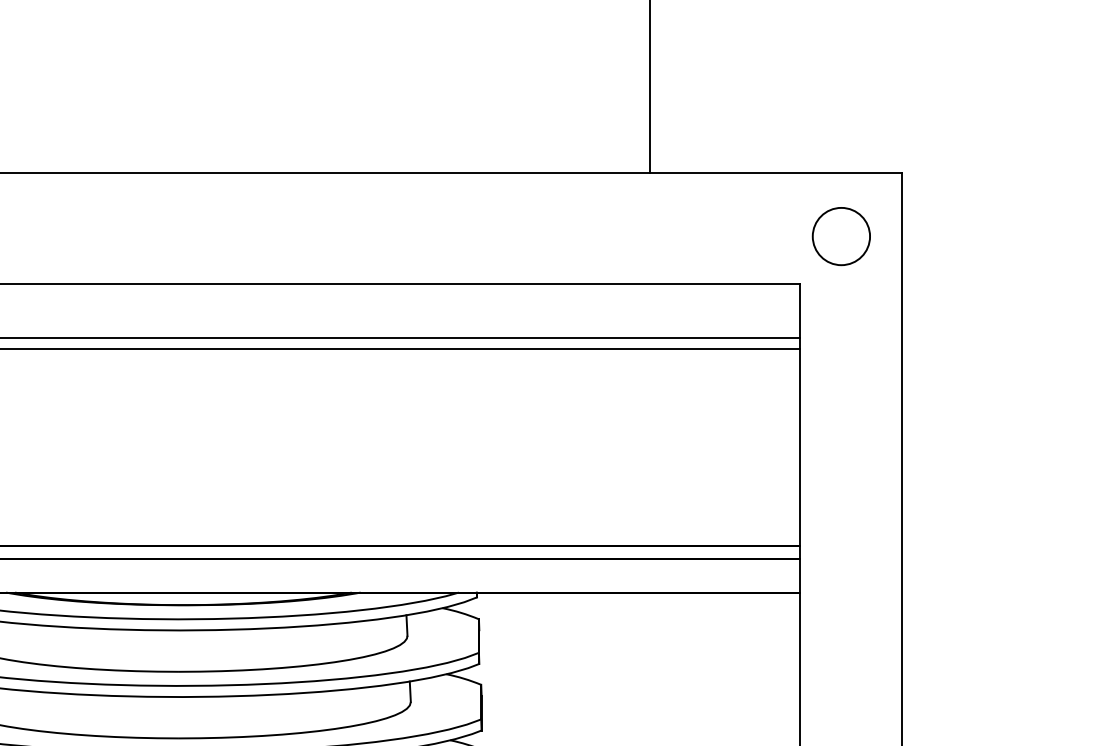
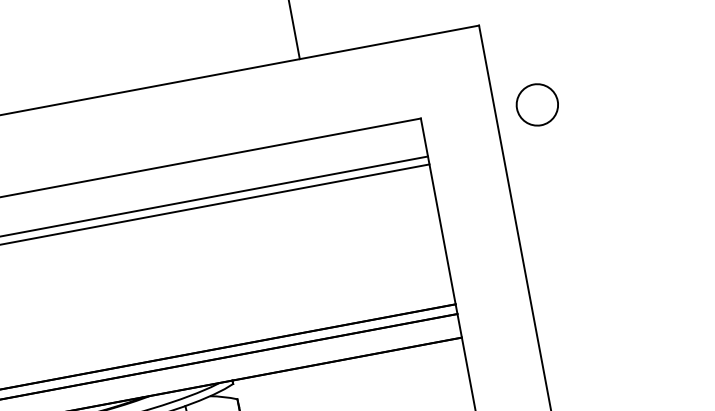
circle: (840, 236) -> (536, 105), moved

